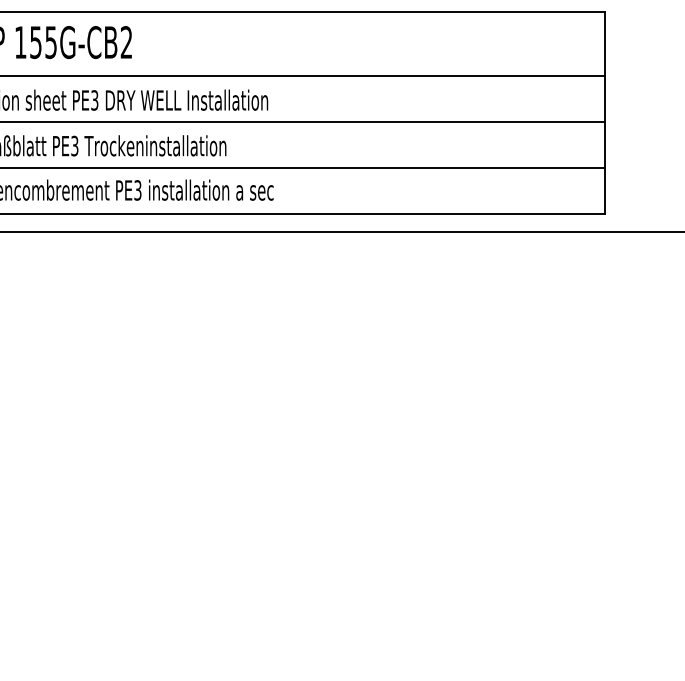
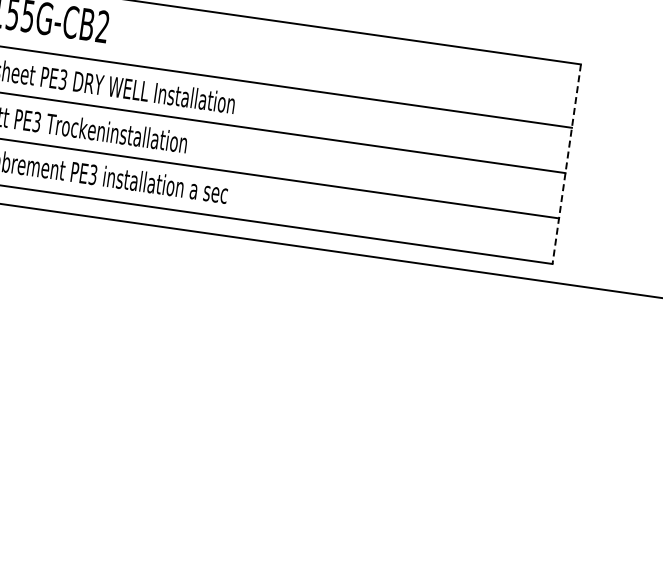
line: (605, 113) -> (566, 164), solid -> dashed

